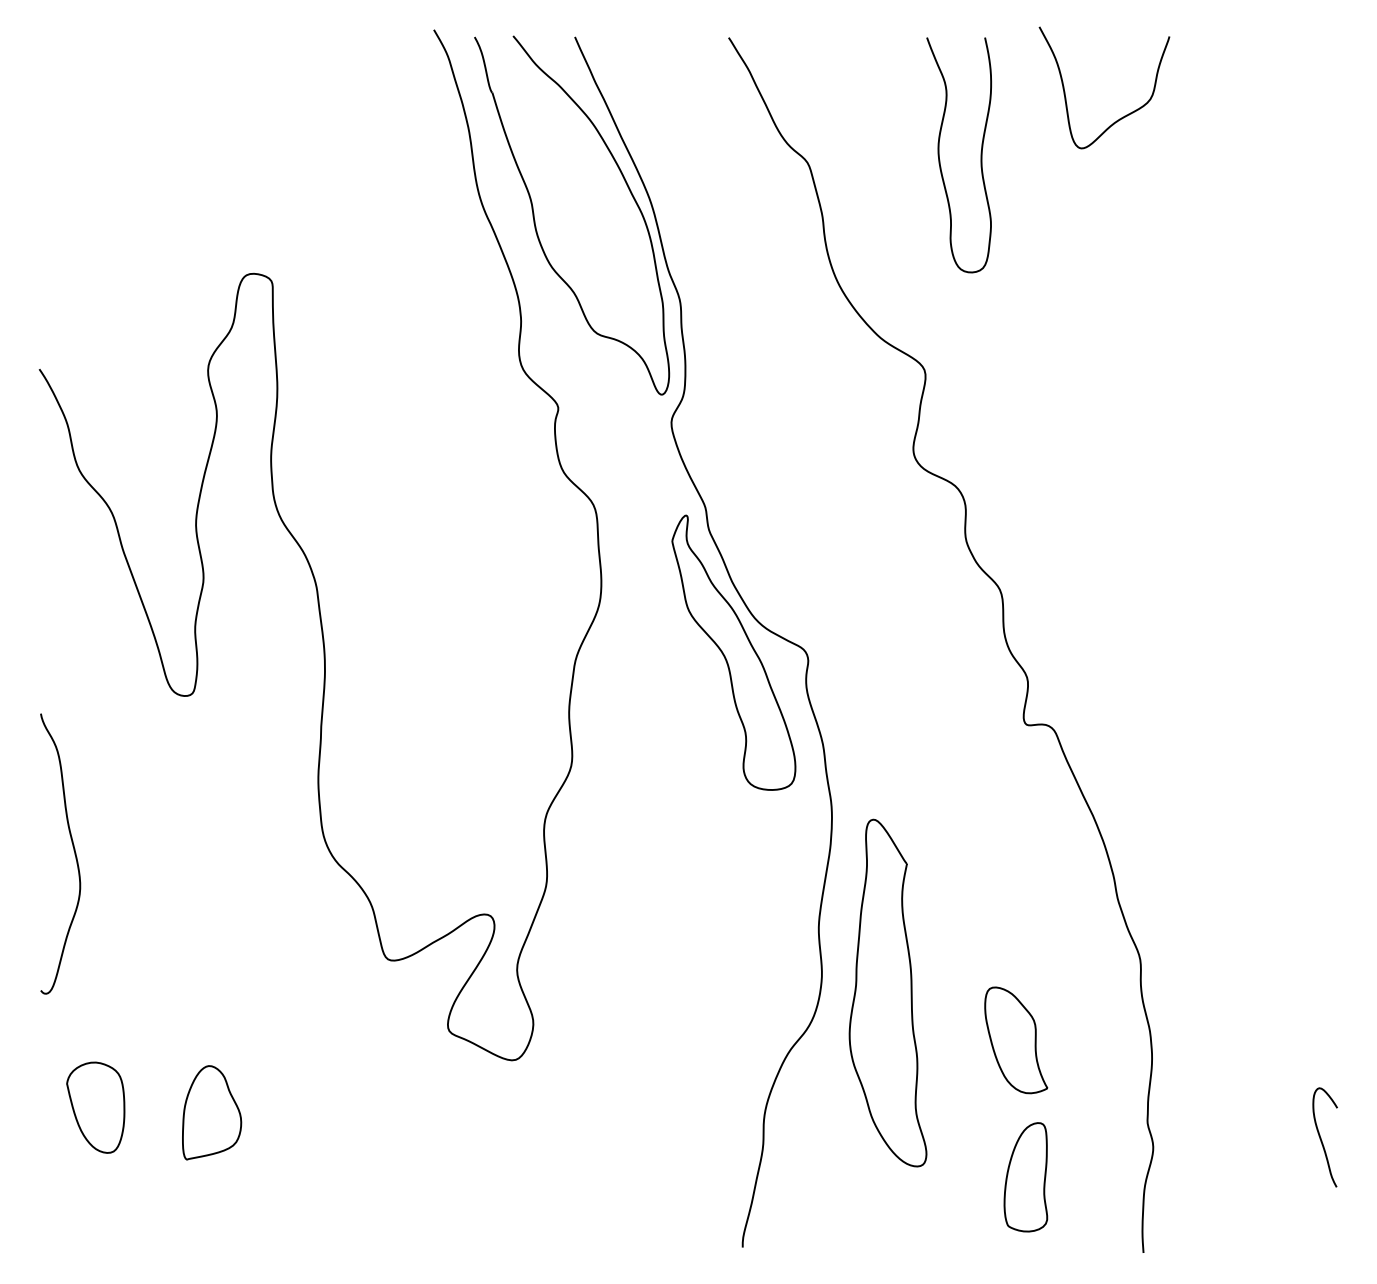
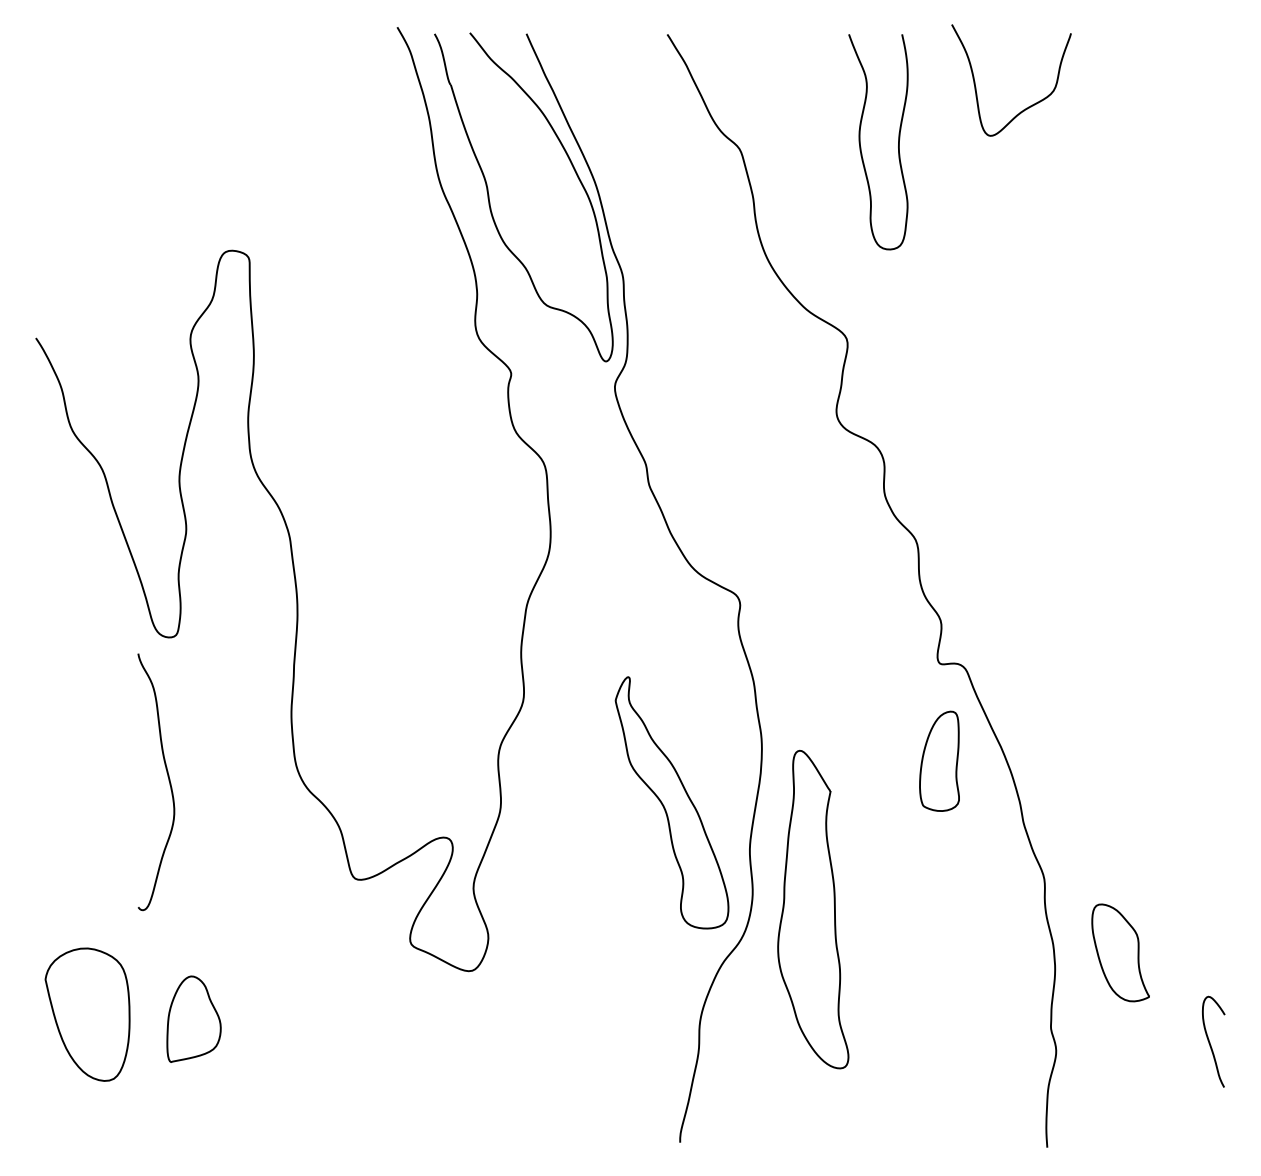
part: (733, 652) -> (671, 802), moved
curve: (73, 853) -> (168, 781), moved
part: (1016, 1039) -> (1120, 952), moved
part: (95, 1107) -> (87, 1014), size x1.6
part: (1025, 1176) -> (939, 760), moved

